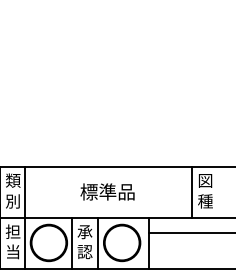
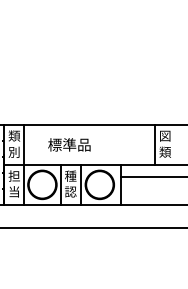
text: (107, 191) -> (69, 144), moved
text: (204, 200) -> (164, 151), 種 -> 類
text: (84, 230) -> (70, 175), 承 -> 種

